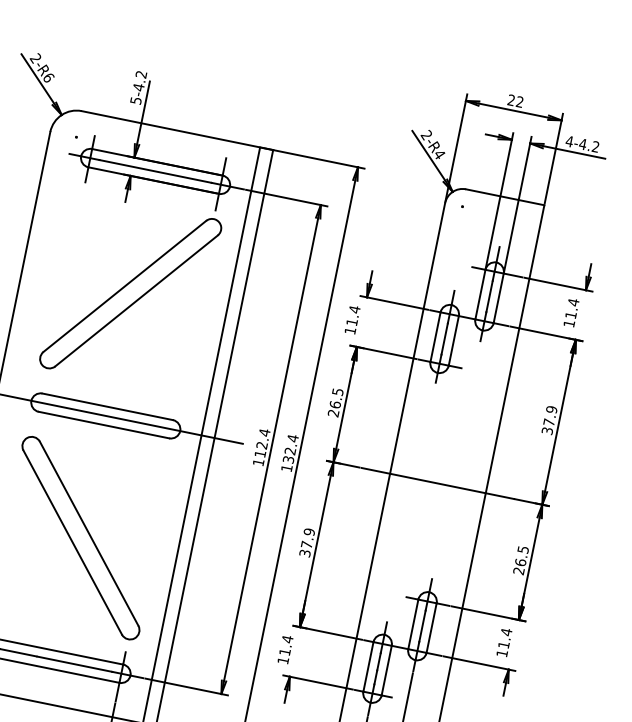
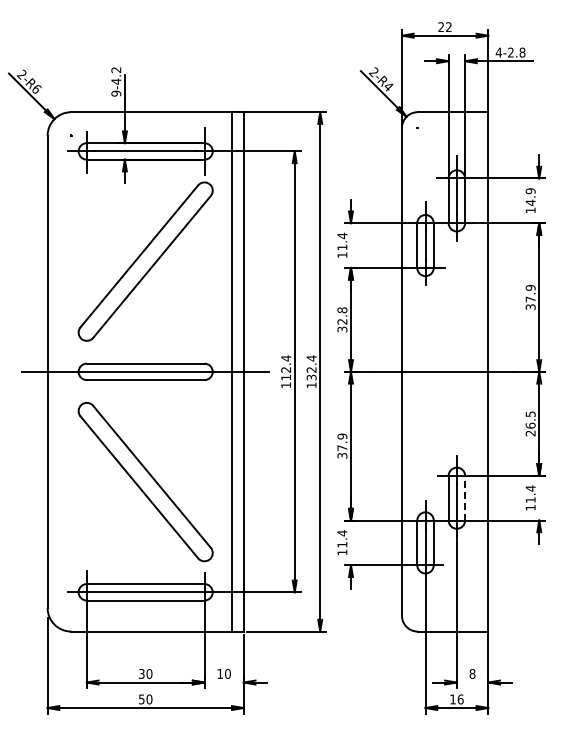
text: (135, 100) -> (115, 93), 5-4.2 -> 9-4.2
text: (589, 145) -> (516, 52), 4-4.2 -> 4-2.8
text: (572, 308) -> (530, 196), 11.4 -> 14.9
text: (335, 402) -> (342, 319), 26.5 -> 32.8
line: (432, 627) -> (465, 497), solid -> dashed

